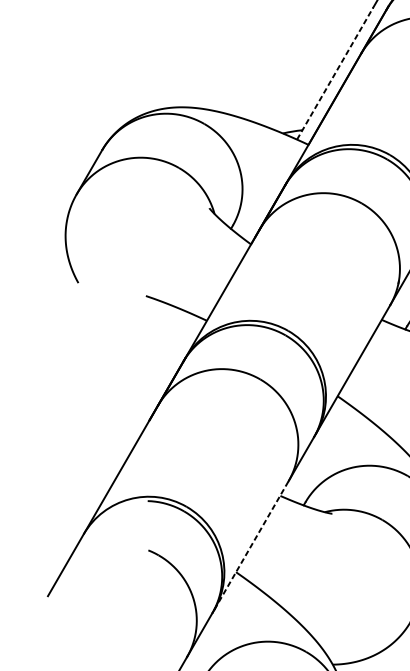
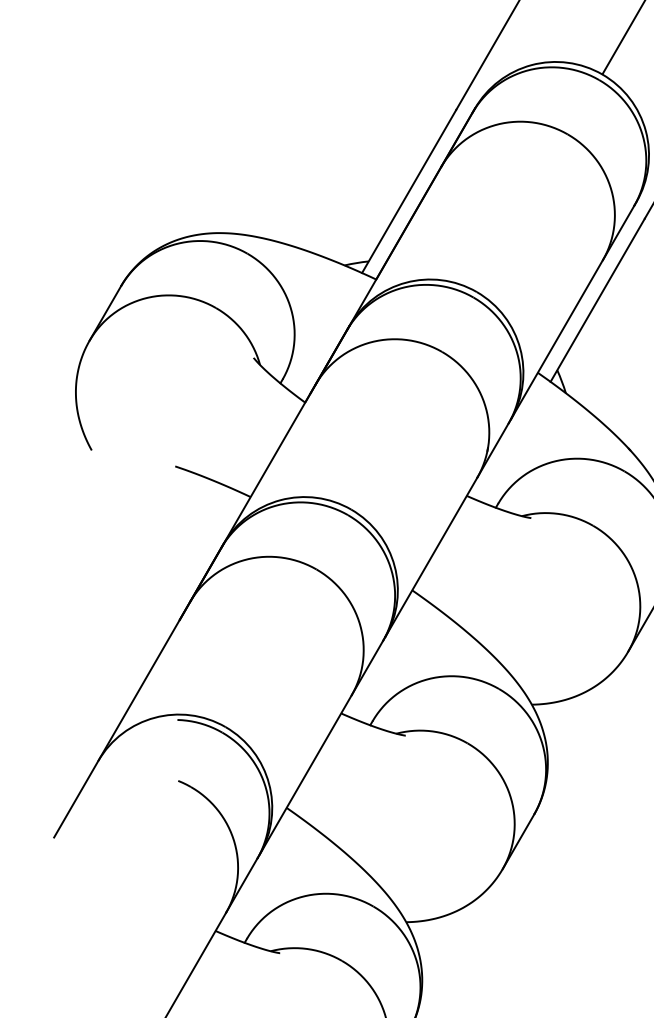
line: (335, 73) -> (409, 191), dashed -> solid
line: (251, 545) -> (305, 774), dashed -> solid

